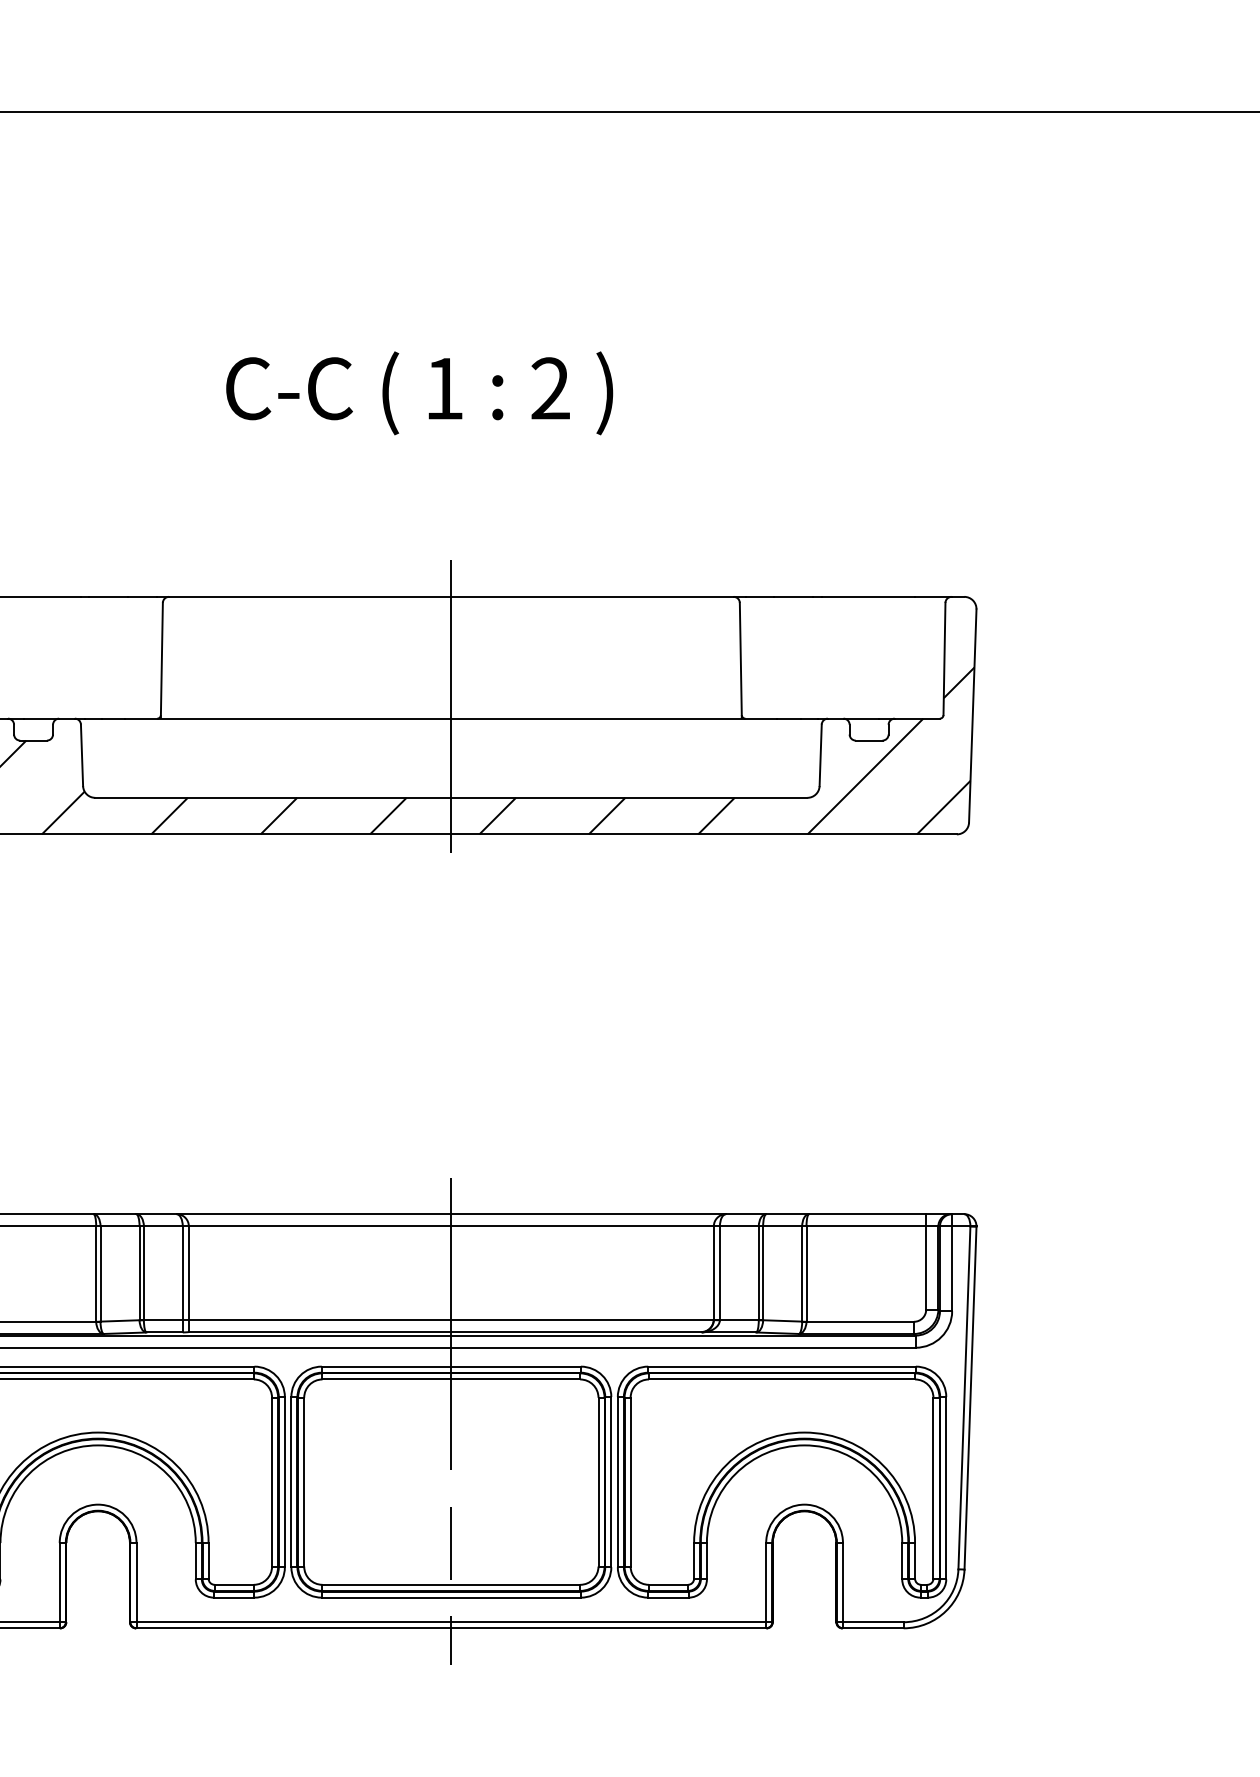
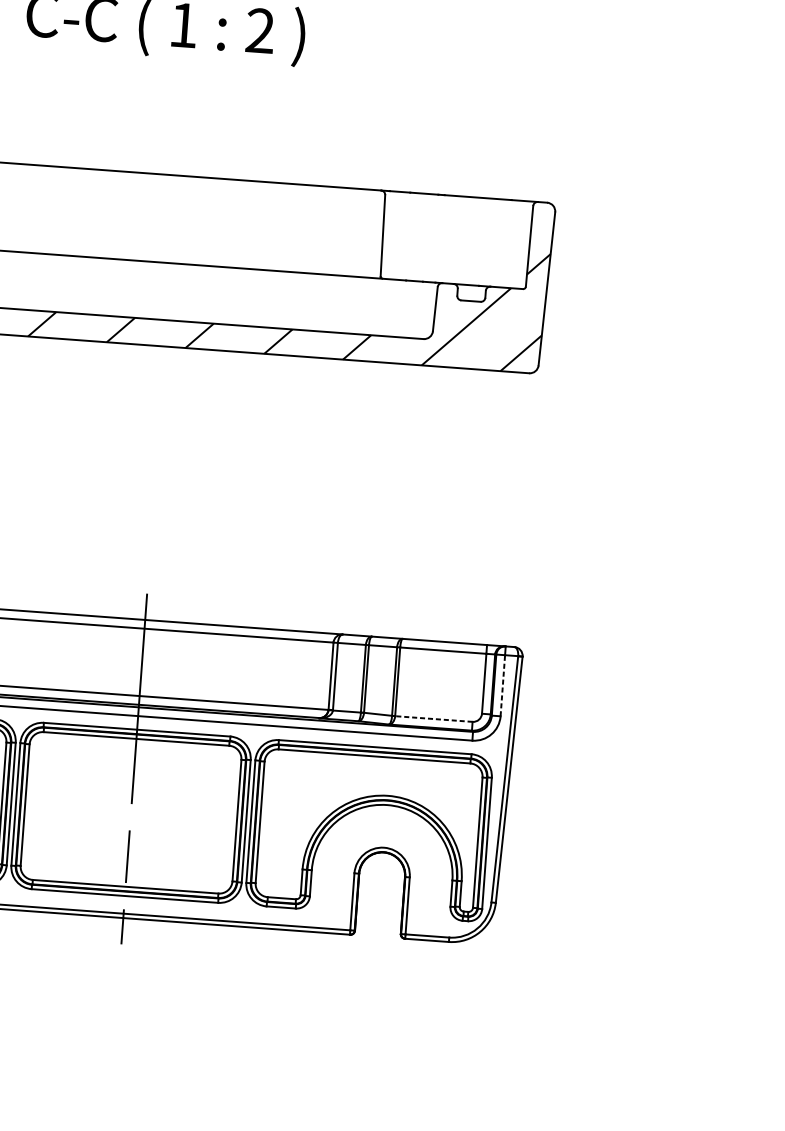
line: (451, 715) -> (171, 260), removed
line: (952, 1268) -> (503, 685), solid -> dashed
line: (860, 1321) -> (434, 718), solid -> dashed

